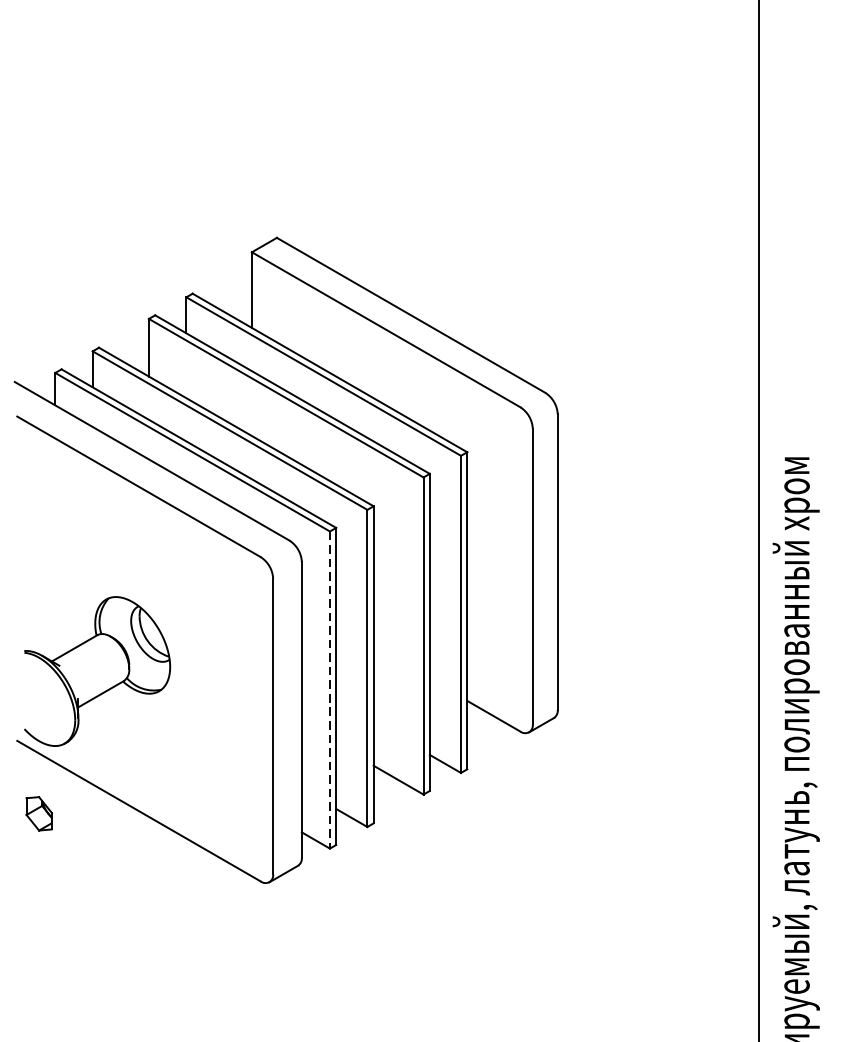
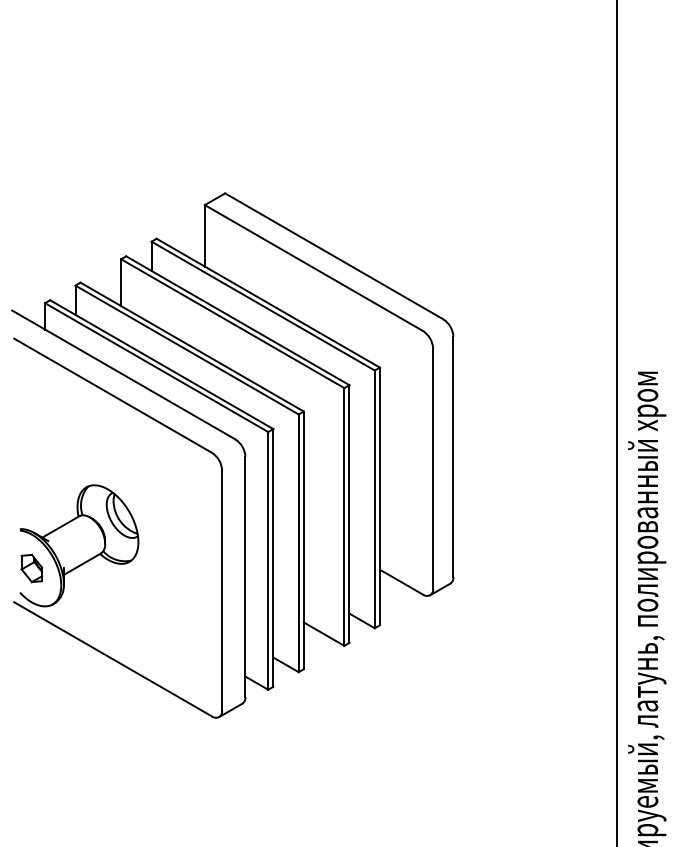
line: (330, 689) -> (268, 560), dashed -> solid
part: (38, 813) -> (31, 568), moved

